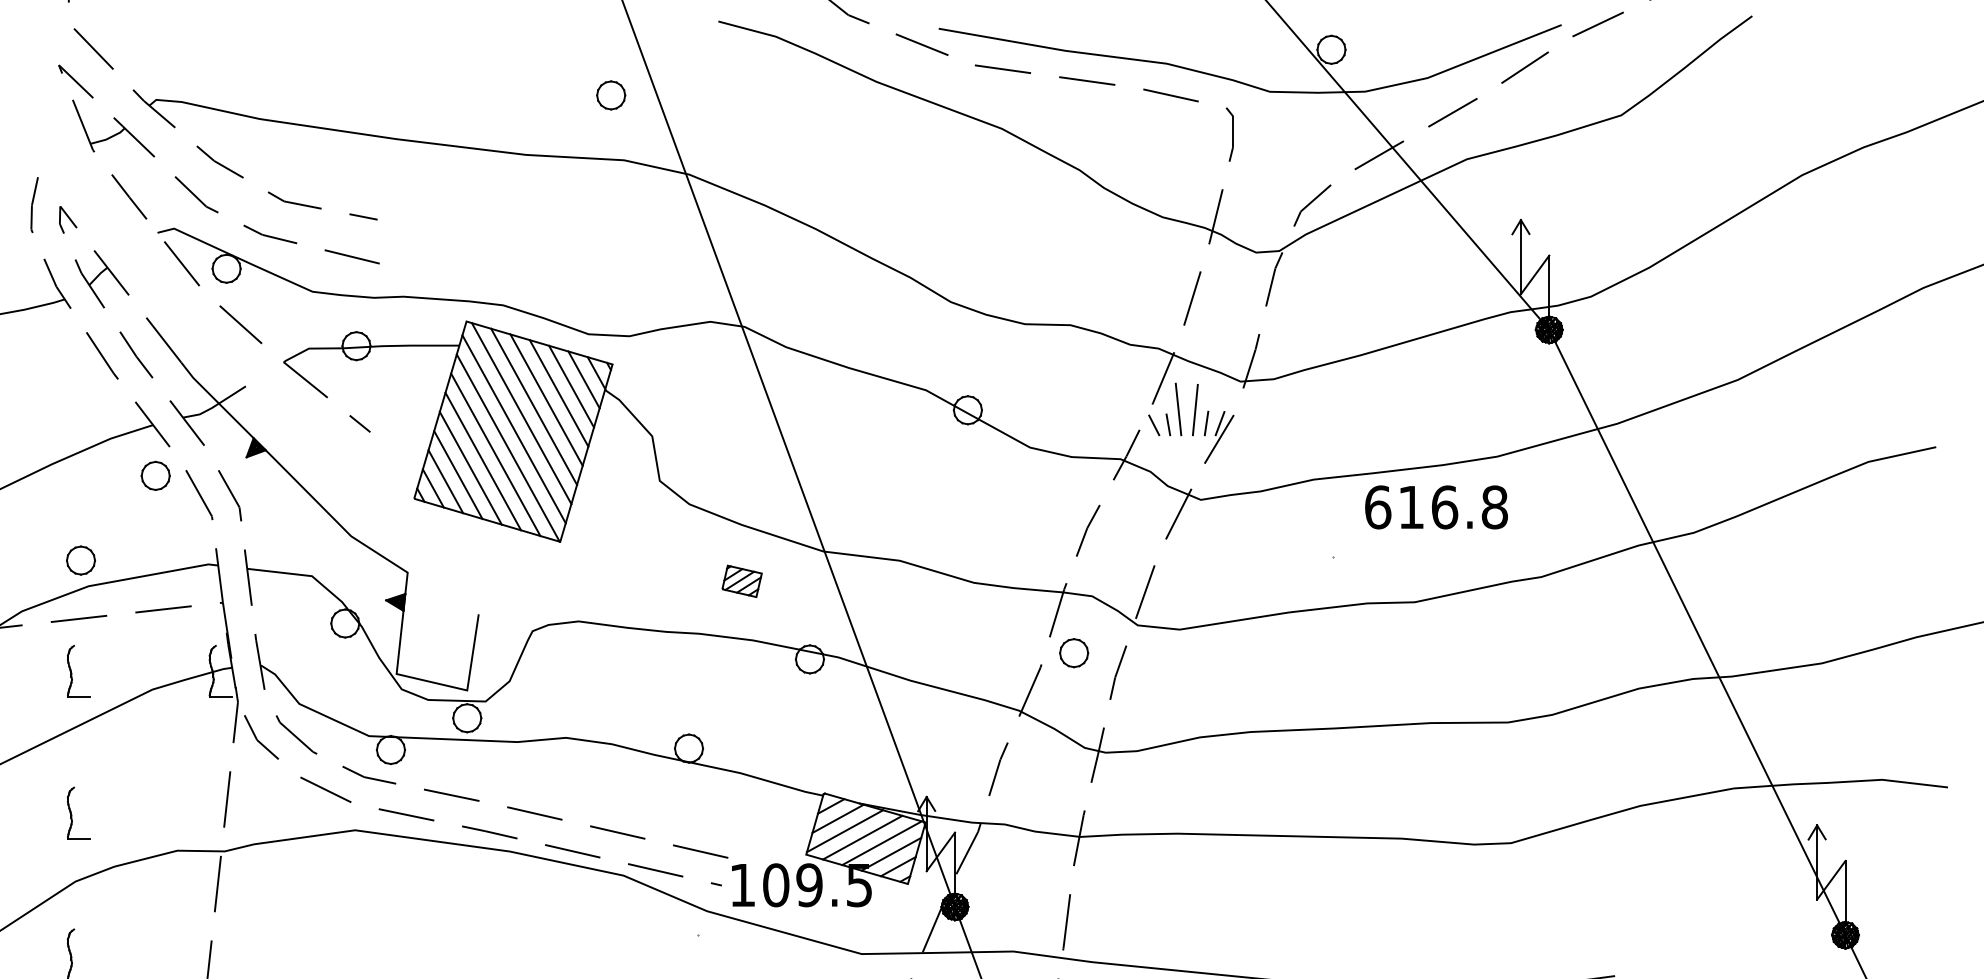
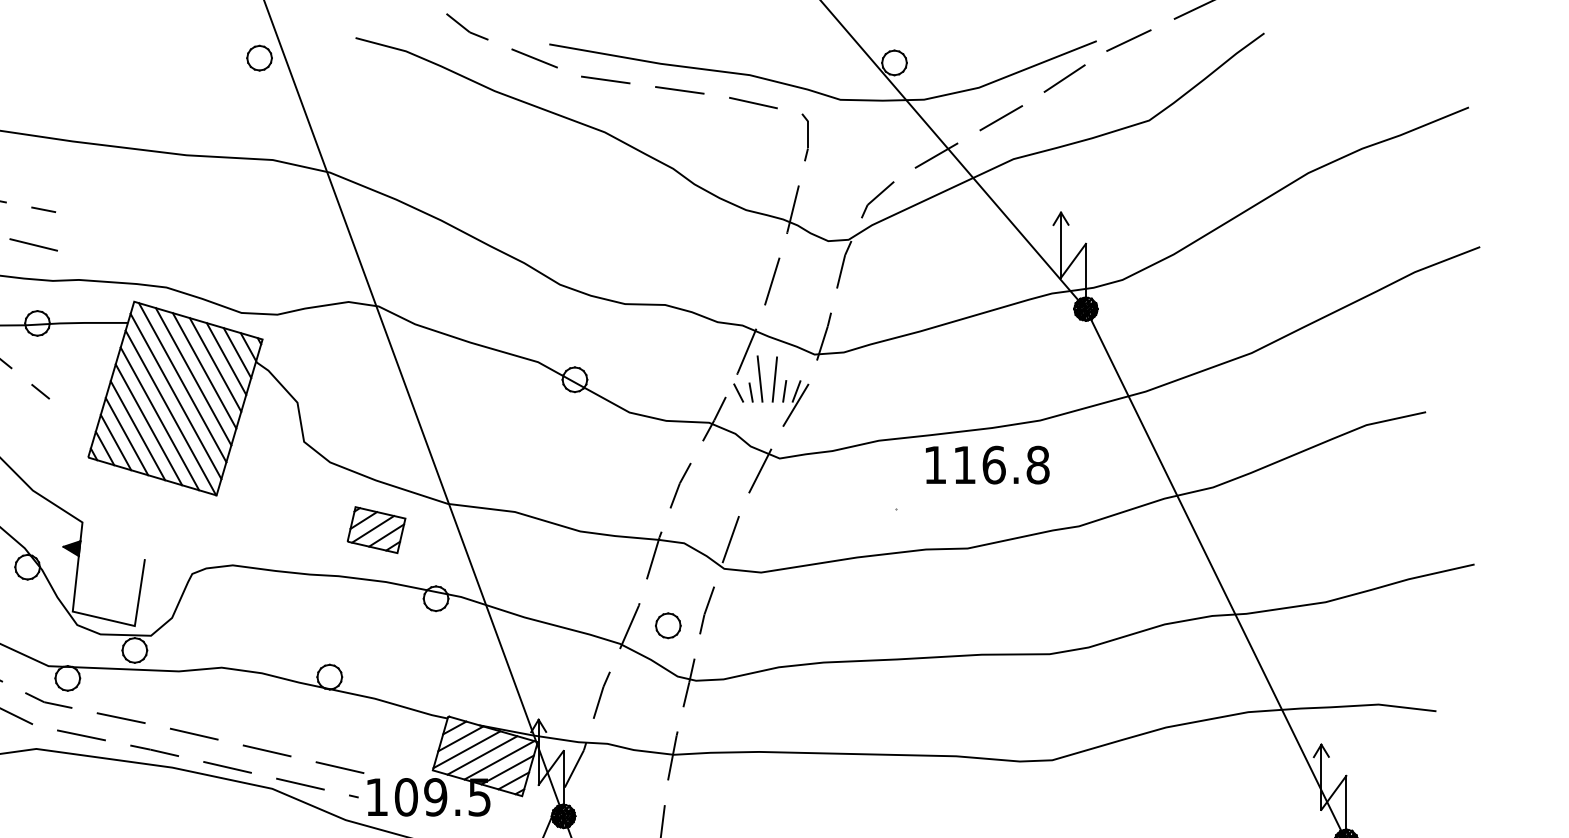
part: (611, 95) -> (259, 58), moved
text: (1378, 507) -> (935, 465), 616.8 -> 116.8
part: (741, 581) -> (375, 530), size x1.67
part: (1074, 653) -> (668, 626), moved

